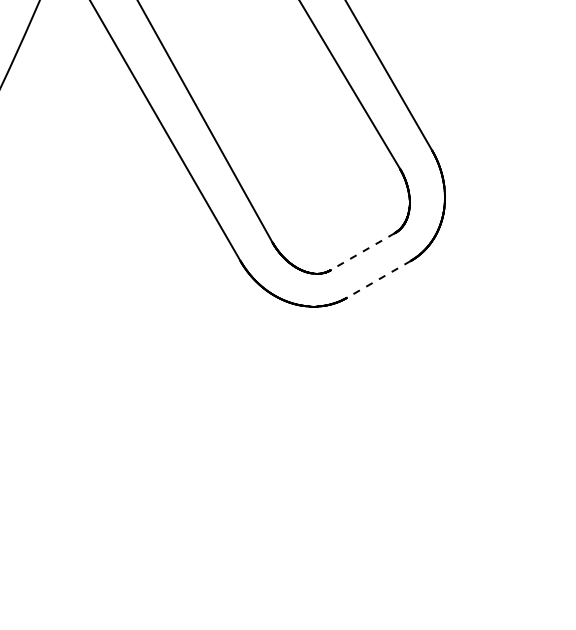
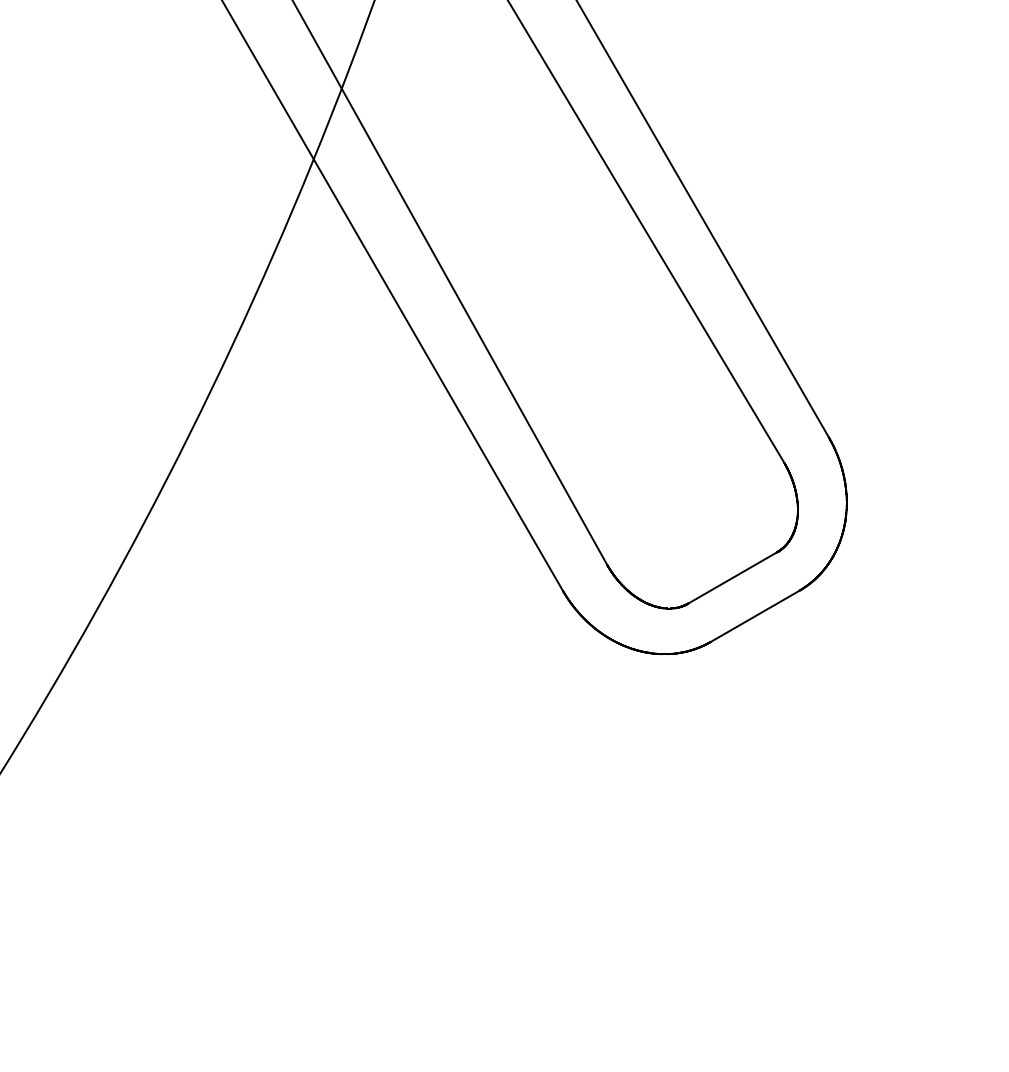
line: (362, 252) -> (732, 578), dashed -> solid
line: (378, 279) -> (754, 616), dashed -> solid

